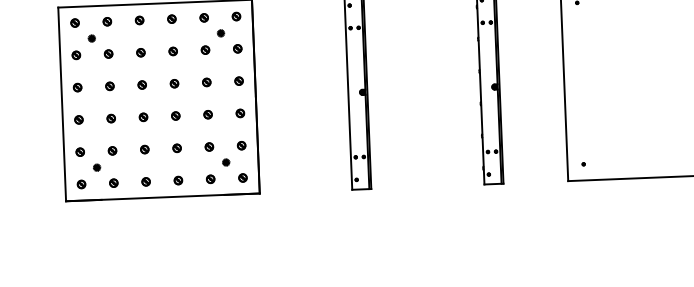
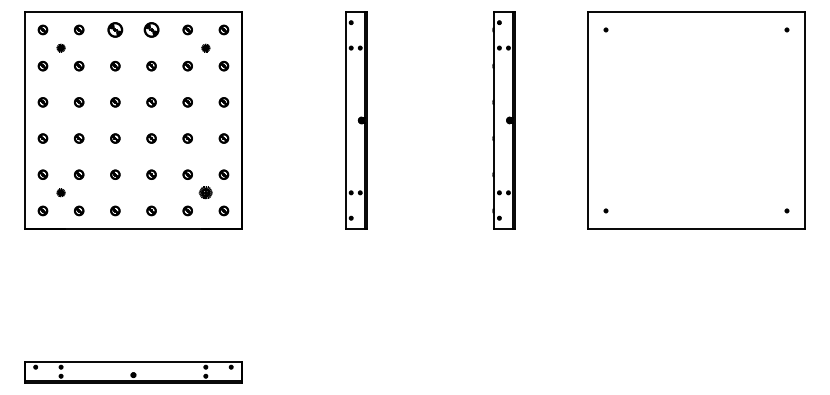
part: (171, 18) -> (151, 29), size x1.6
part: (139, 20) -> (115, 29), size x1.6
part: (225, 162) -> (205, 192), size x1.6

